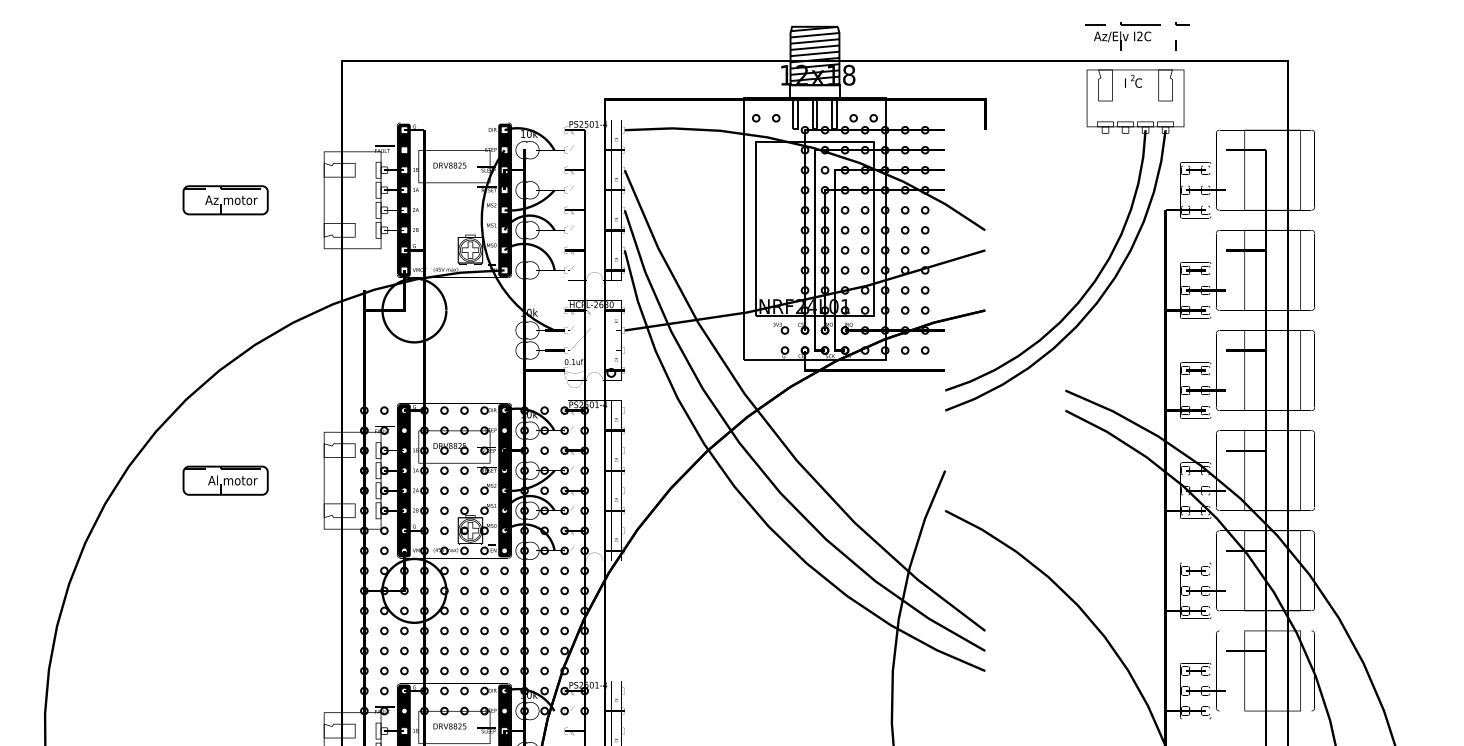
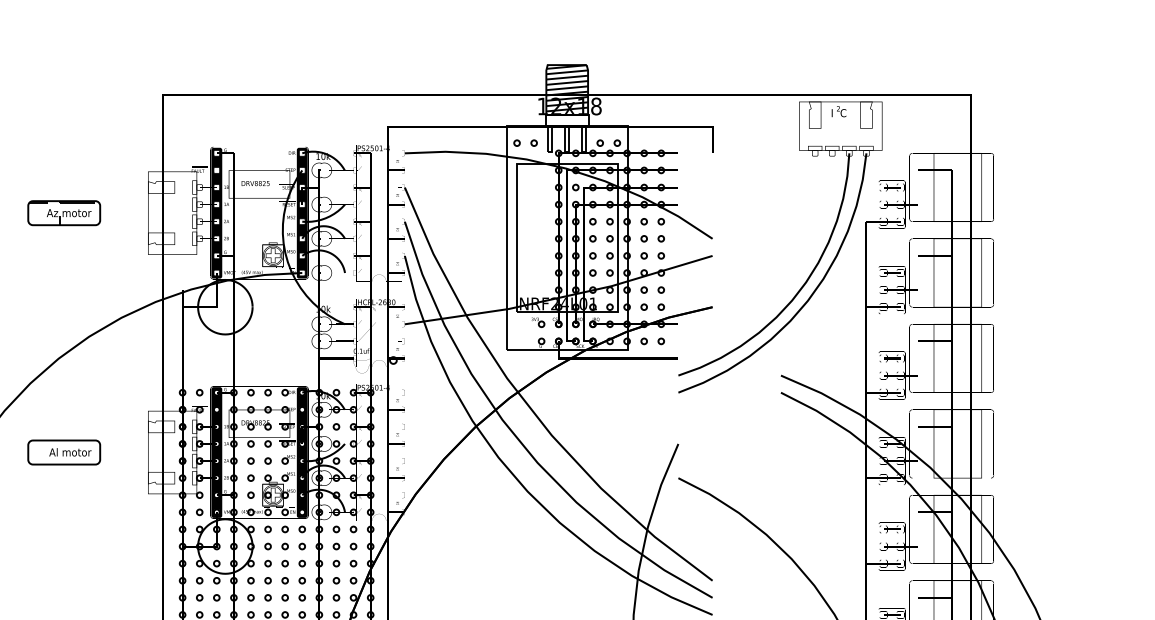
part: (1137, 36) -> (842, 73), removed
hatch: (222, 480) -> (61, 452), removed

